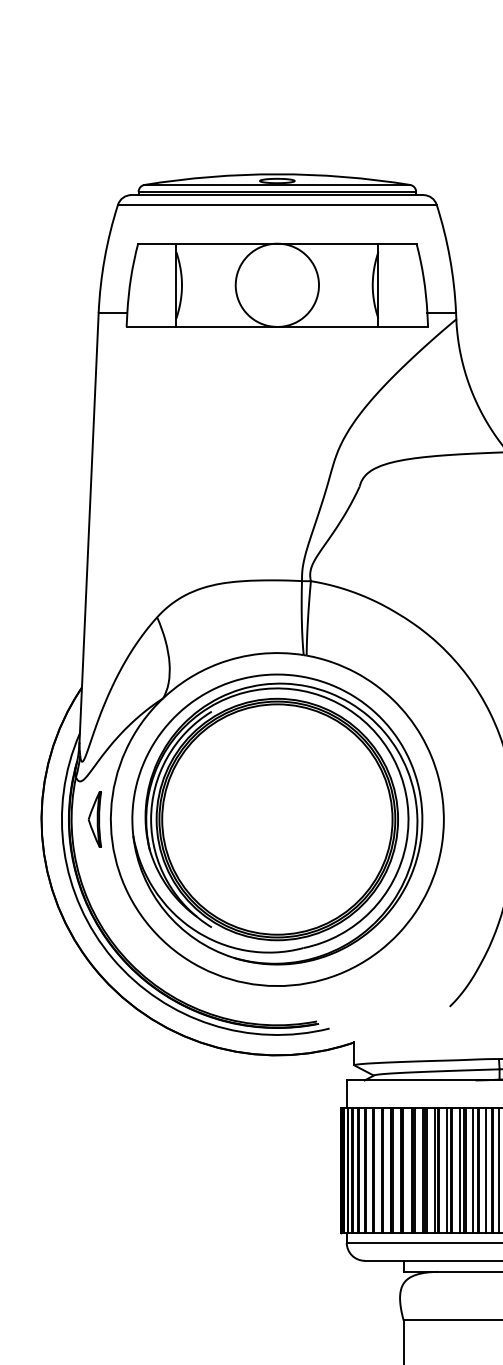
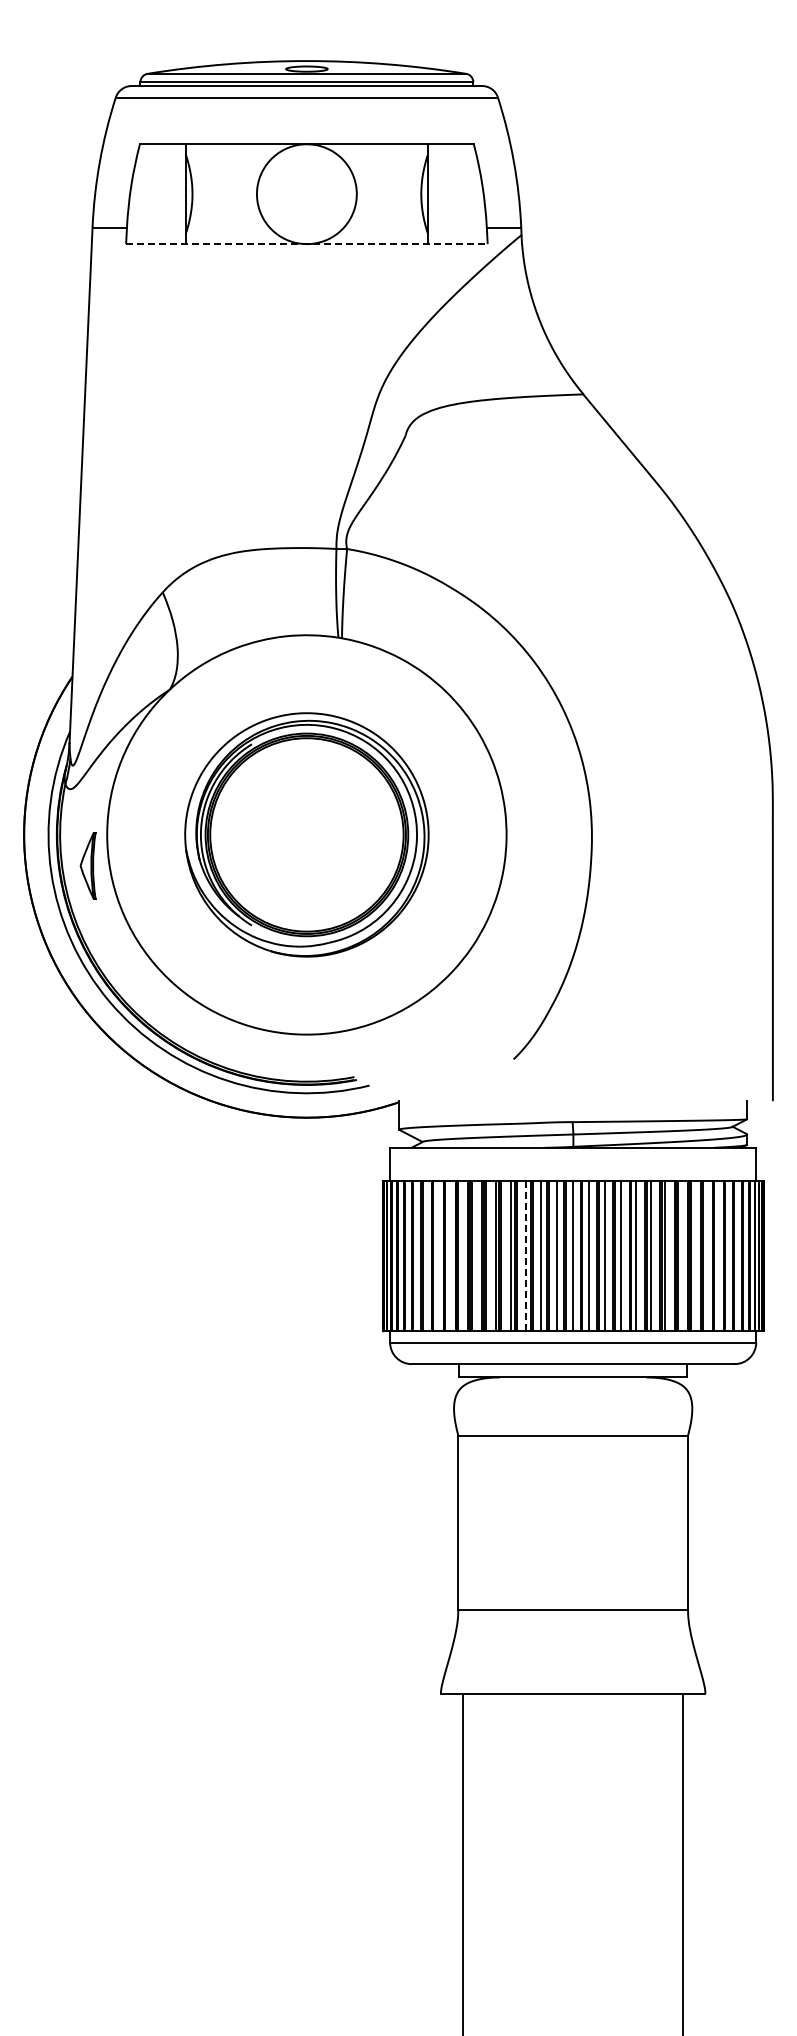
line: (277, 327) -> (306, 244), solid -> dashed
part: (94, 819) -> (87, 865), moved
part: (277, 819) -> (306, 834), size x0.7
line: (459, 1170) -> (525, 1255), solid -> dashed

